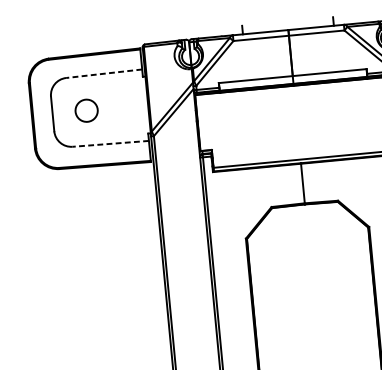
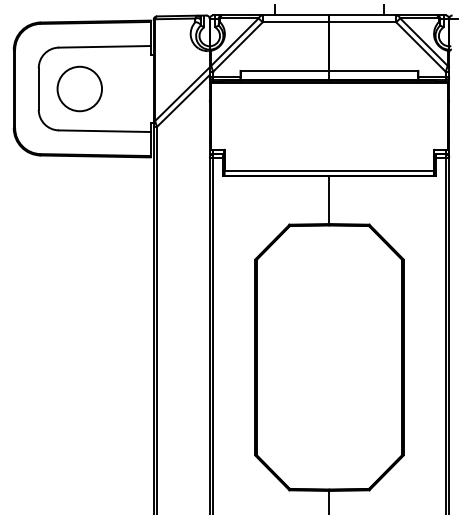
line: (103, 73) -> (104, 46), dashed -> solid
circle: (86, 110) -> (79, 88), size x1.67
line: (110, 144) -> (104, 131), dashed -> solid

